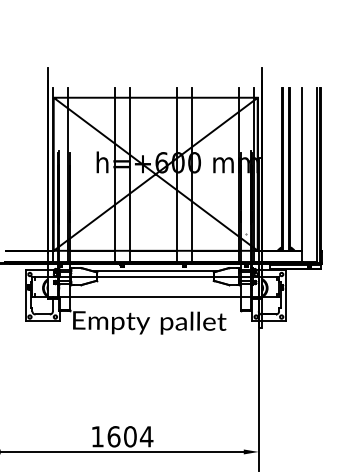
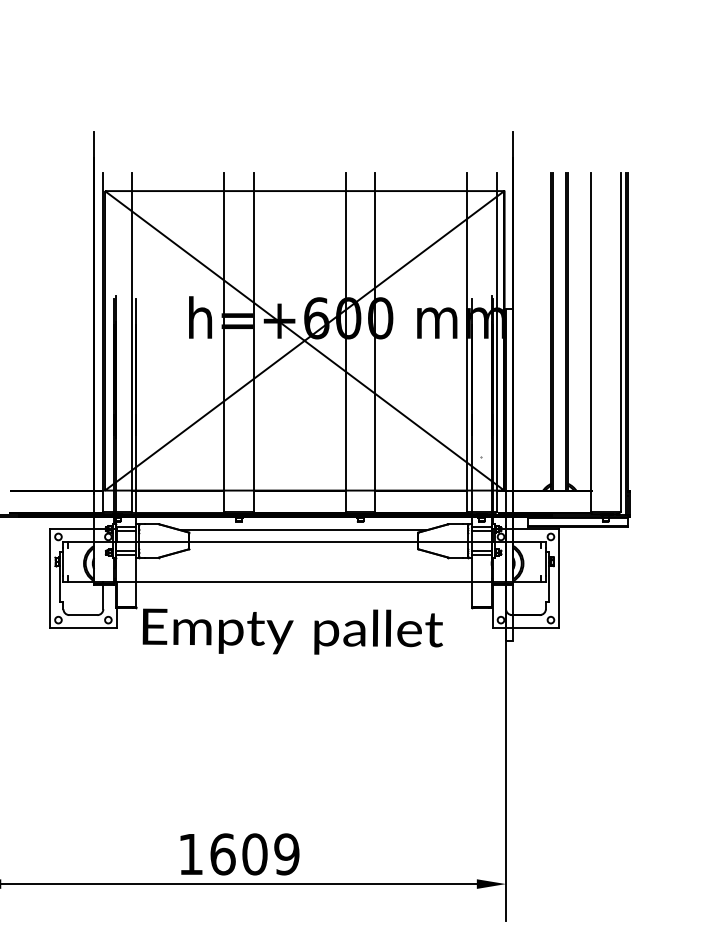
text: (146, 436) -> (286, 853), 1604 -> 1609

